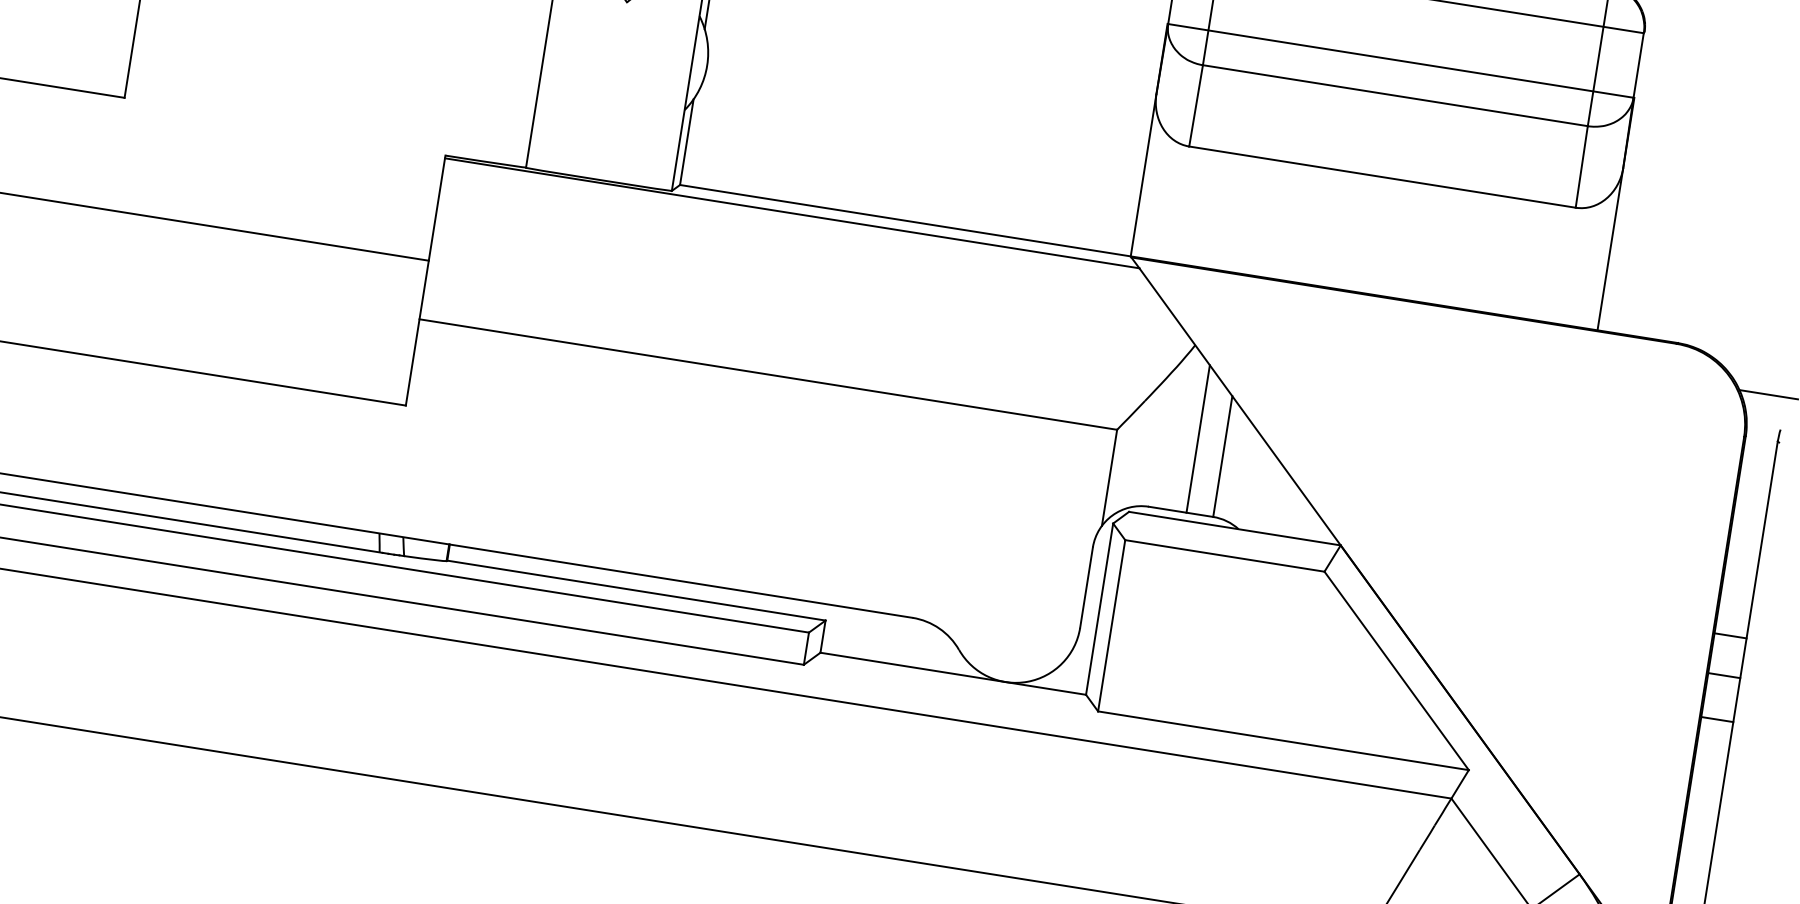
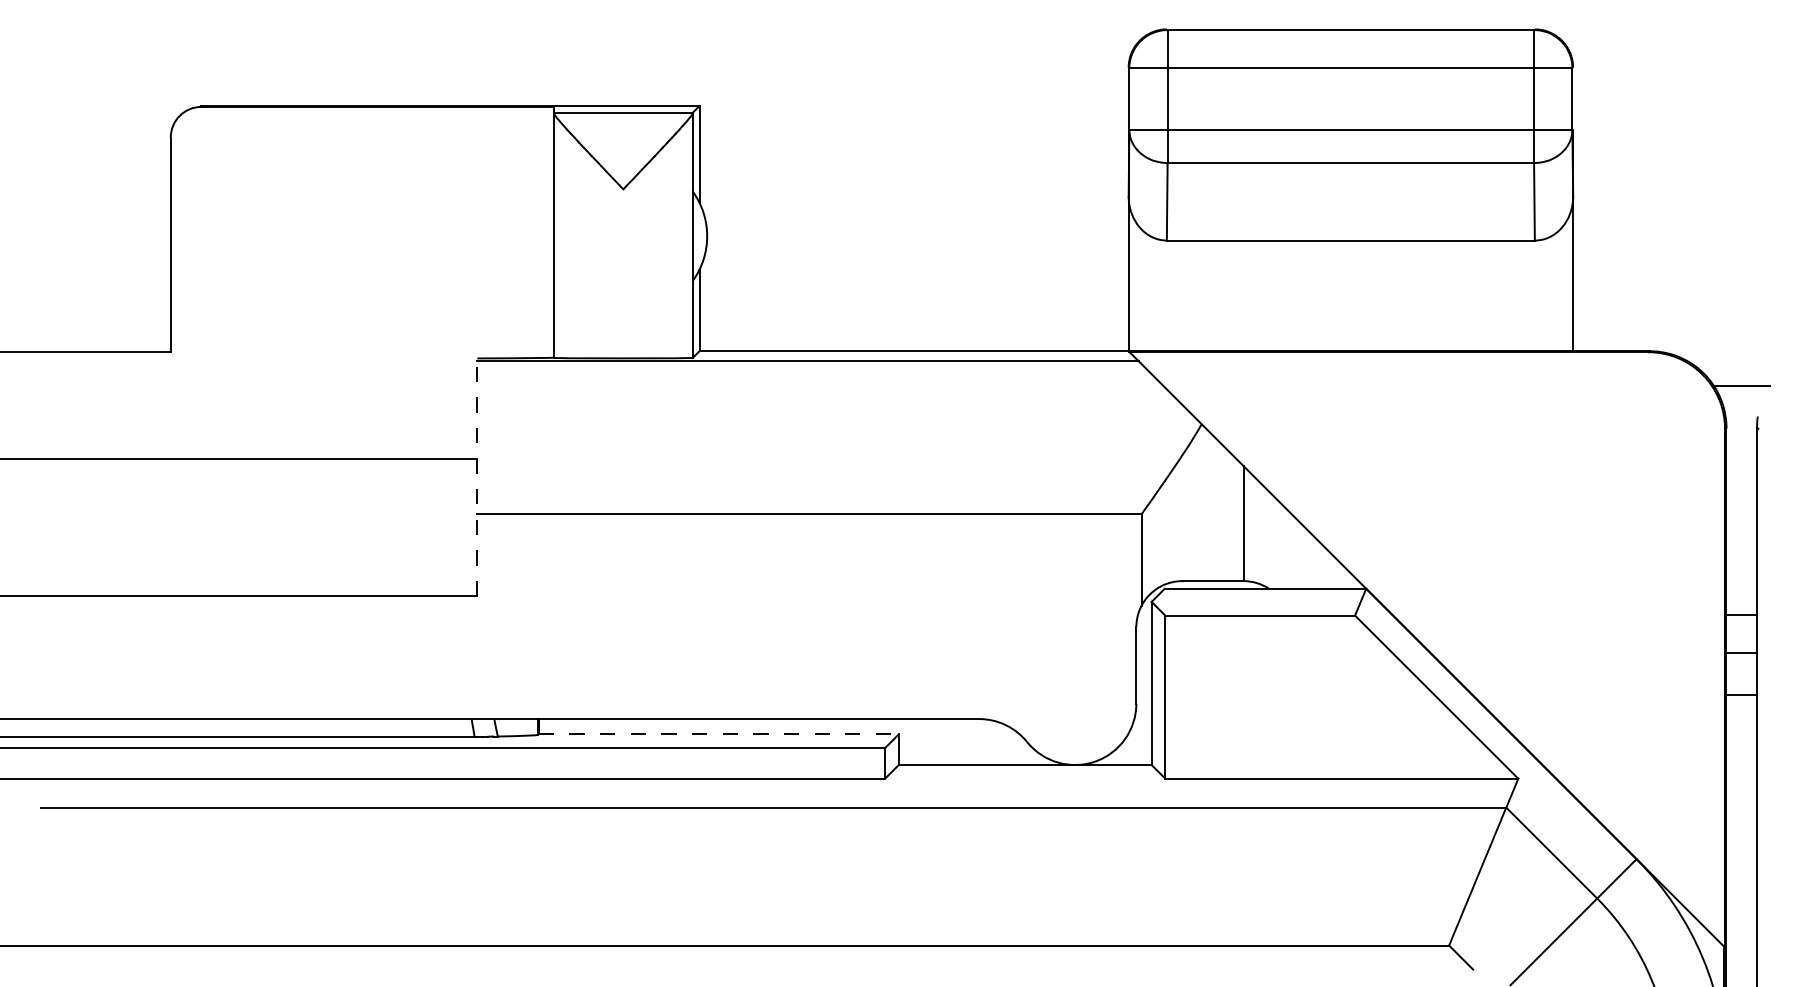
line: (426, 279) -> (477, 476), solid -> dashed
line: (1198, 438) -> (1218, 510), removed
line: (637, 590) -> (719, 734), solid -> dashed

